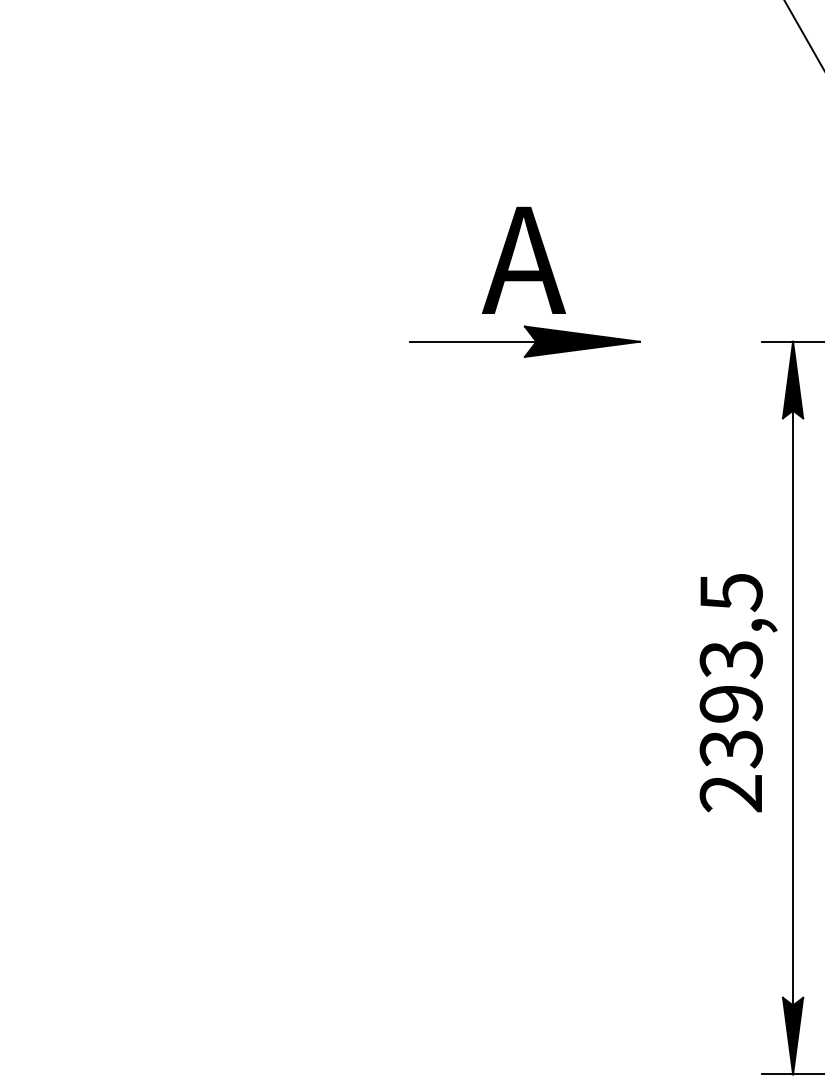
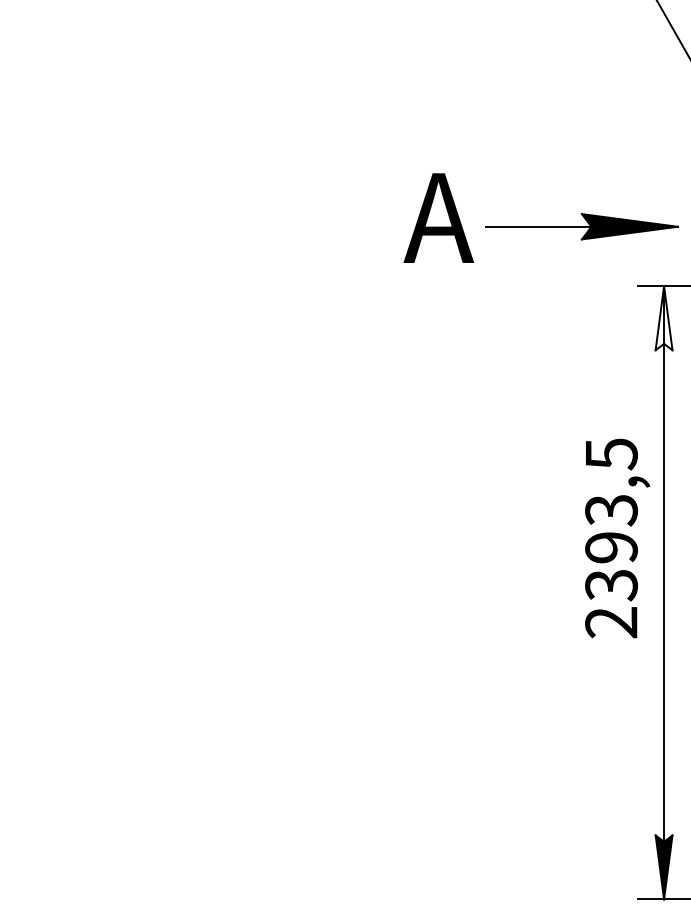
part: (524, 341) -> (581, 226), moved
fill: (792, 379) -> (663, 317), removed
text: (738, 693) -> (617, 538), moved

